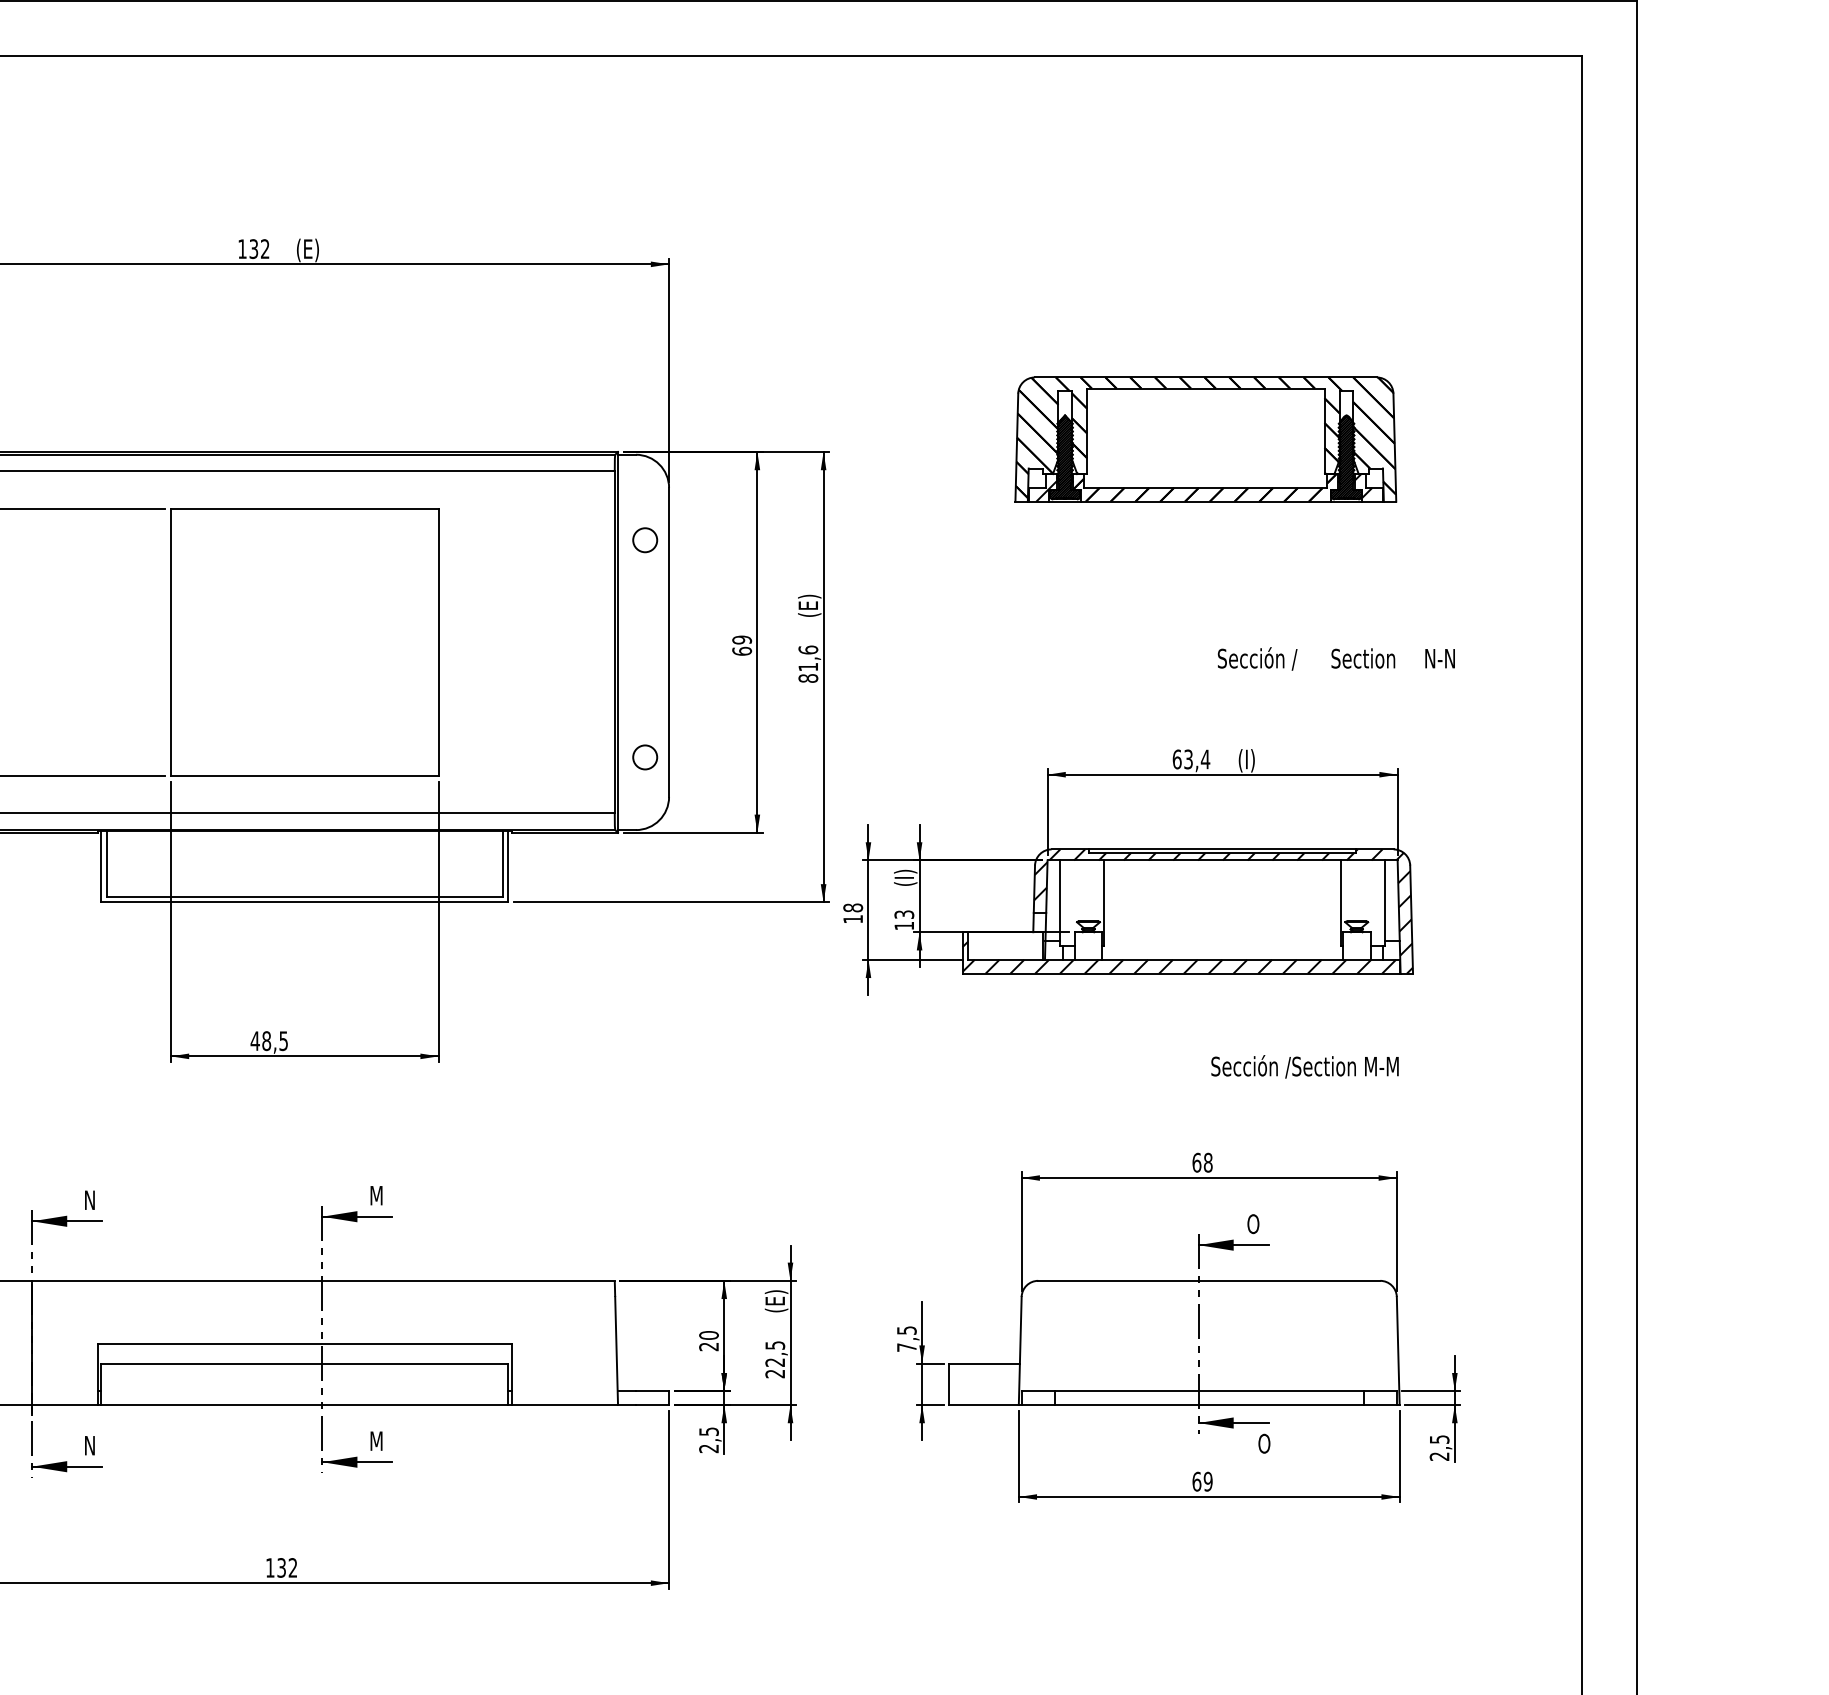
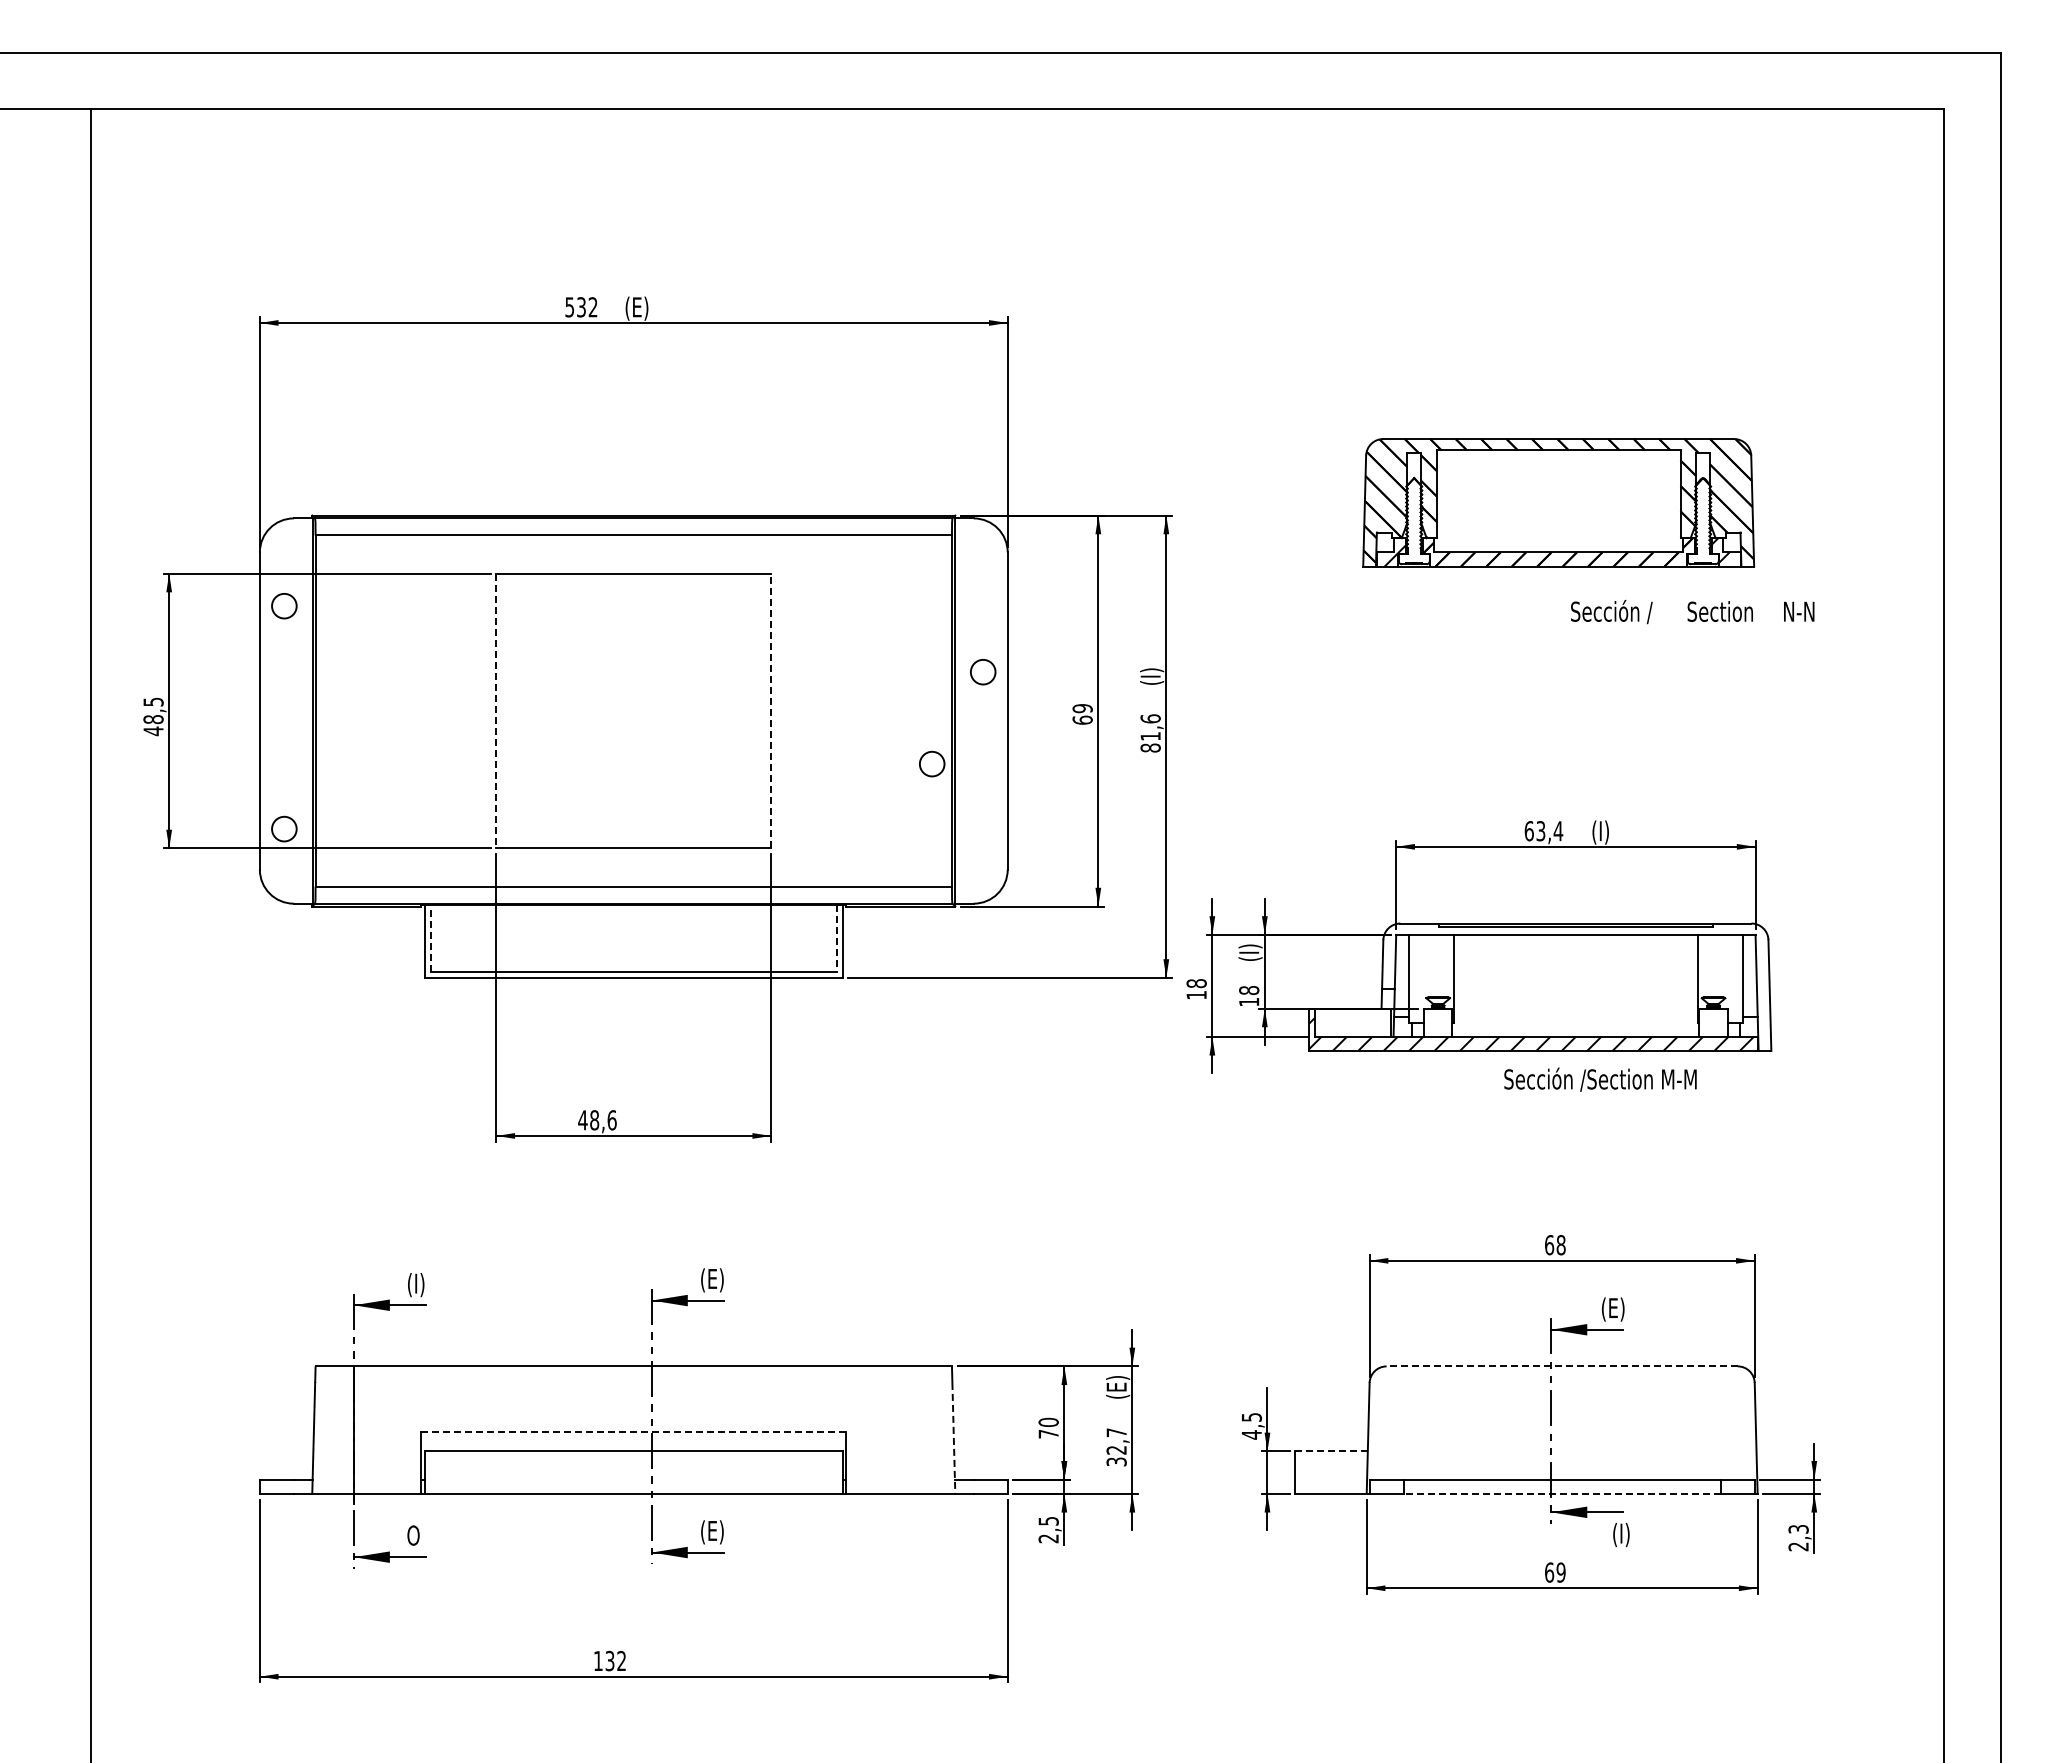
text: (242, 249) -> (569, 307), 132 -> 532
hatch: (1064, 457) -> (1413, 521), removed
hatch: (1345, 457) -> (1702, 521), removed
circle: (645, 540) -> (983, 672), moved
text: (810, 600) -> (1152, 668), (E) -> (I)
line: (438, 641) -> (771, 710), solid -> dashed
line: (171, 642) -> (496, 711), solid -> dashed
text: (1336, 659) -> (1692, 612), moved
circle: (645, 756) -> (932, 763), moved
line: (106, 864) -> (430, 938), solid -> dashed
line: (502, 864) -> (836, 938), solid -> dashed
hatch: (1223, 911) -> (1576, 987), removed
text: (904, 914) -> (1249, 990), 13 -> 18
text: (283, 1041) -> (611, 1120), 48,5 -> 48,6
text: (1305, 1066) -> (1600, 1079), moved
text: (381, 1197) -> (712, 1280), M -> (E)
text: (93, 1202) -> (416, 1285), N -> (I)
text: (1258, 1225) -> (1612, 1309), O -> (E)
line: (1209, 1280) -> (1562, 1366), solid -> dashed
line: (304, 1344) -> (633, 1431), solid -> dashed
text: (708, 1346) -> (1048, 1433), 20 -> 70
text: (906, 1347) -> (1251, 1434), 7,5 -> 4,5
line: (616, 1351) -> (953, 1438), solid -> dashed
text: (775, 1359) -> (1116, 1447), 22,5 -> 32,7
line: (985, 1363) -> (1332, 1451), solid -> dashed
line: (1209, 1404) -> (1562, 1493), solid -> dashed
text: (1439, 1439) -> (1798, 1529), 2,5 -> 2,3
text: (381, 1442) -> (712, 1532), M -> (E)
text: (90, 1445) -> (413, 1535), N -> O
text: (1266, 1445) -> (1620, 1535), O -> (I)

